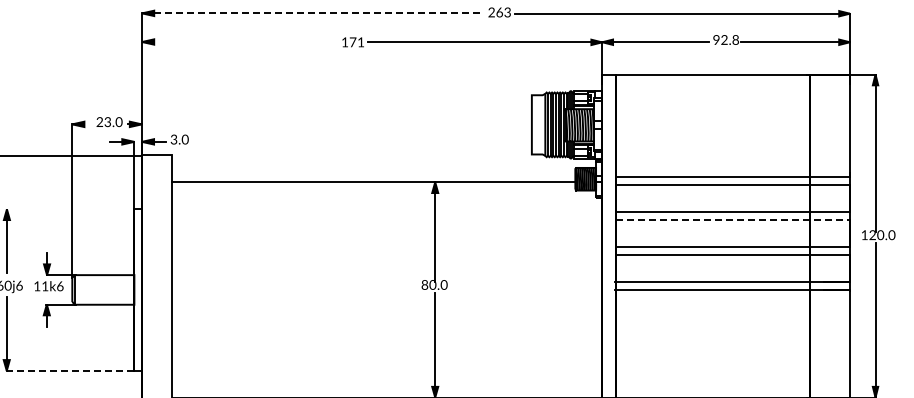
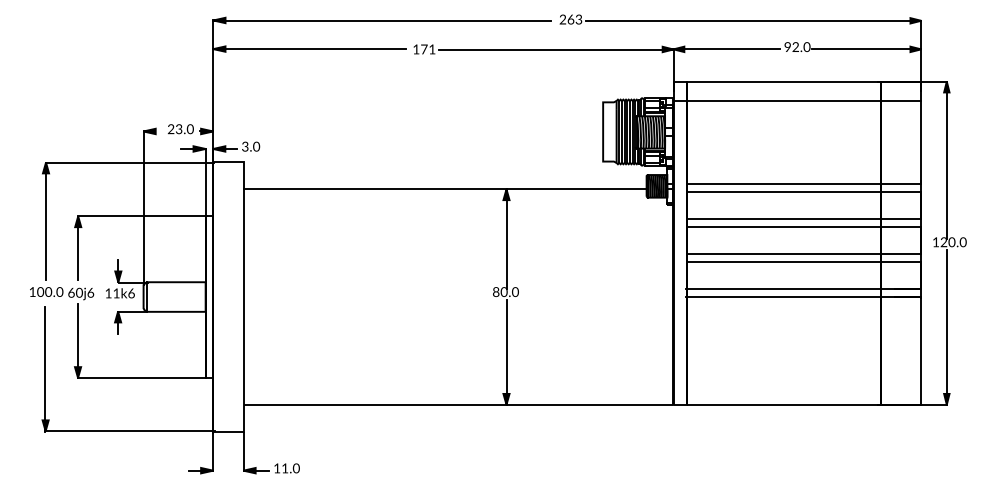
line: (311, 13) -> (382, 20), dashed -> solid
text: (735, 40) -> (806, 47), 92.8 -> 92.0
line: (237, 42) -> (308, 49), added
line: (726, 93) -> (797, 100), added
line: (71, 209) -> (142, 216), added
line: (732, 220) -> (803, 227), dashed -> solid
line: (70, 370) -> (141, 377), dashed -> solid

